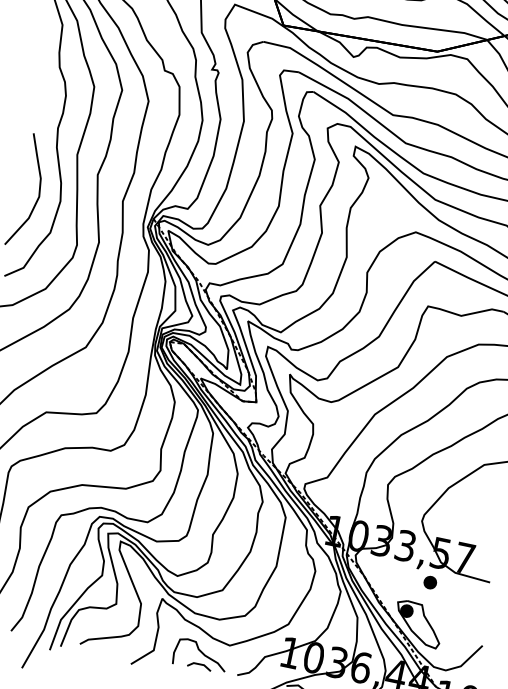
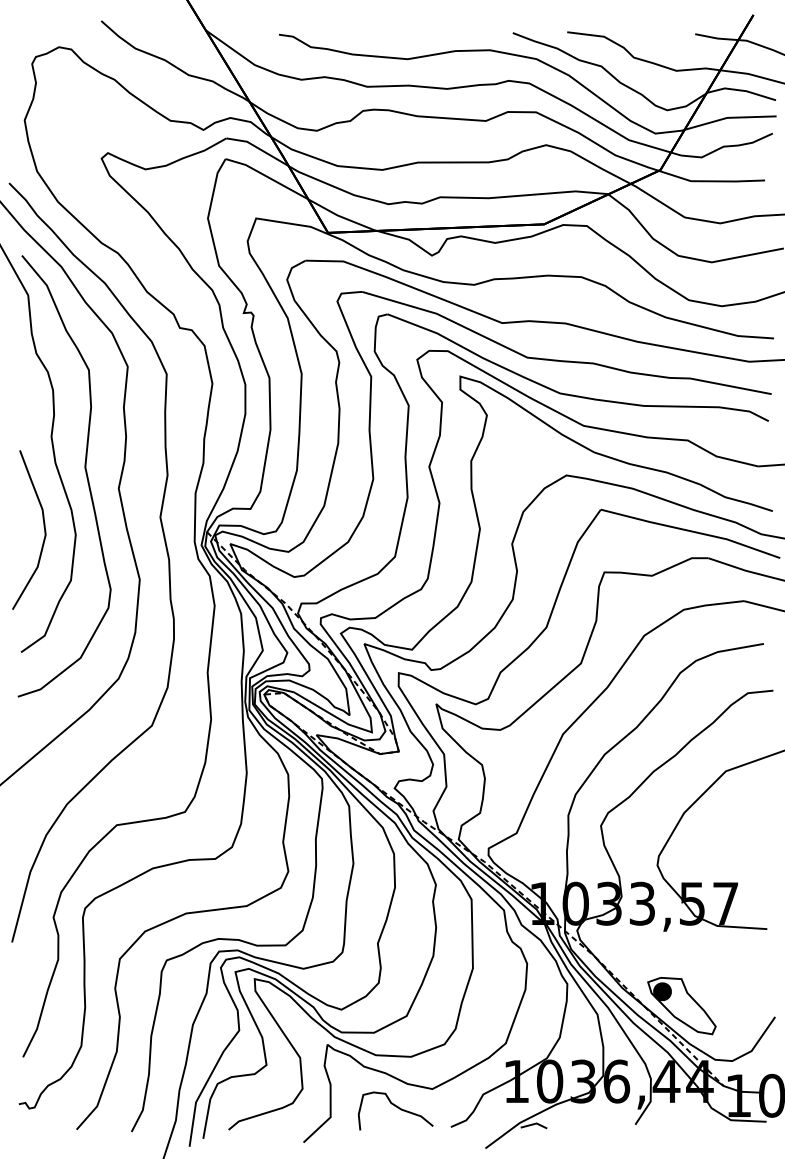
part: (430, 582) -> (686, 946), removed
line: (200, 664) -> (397, 1123), removed

